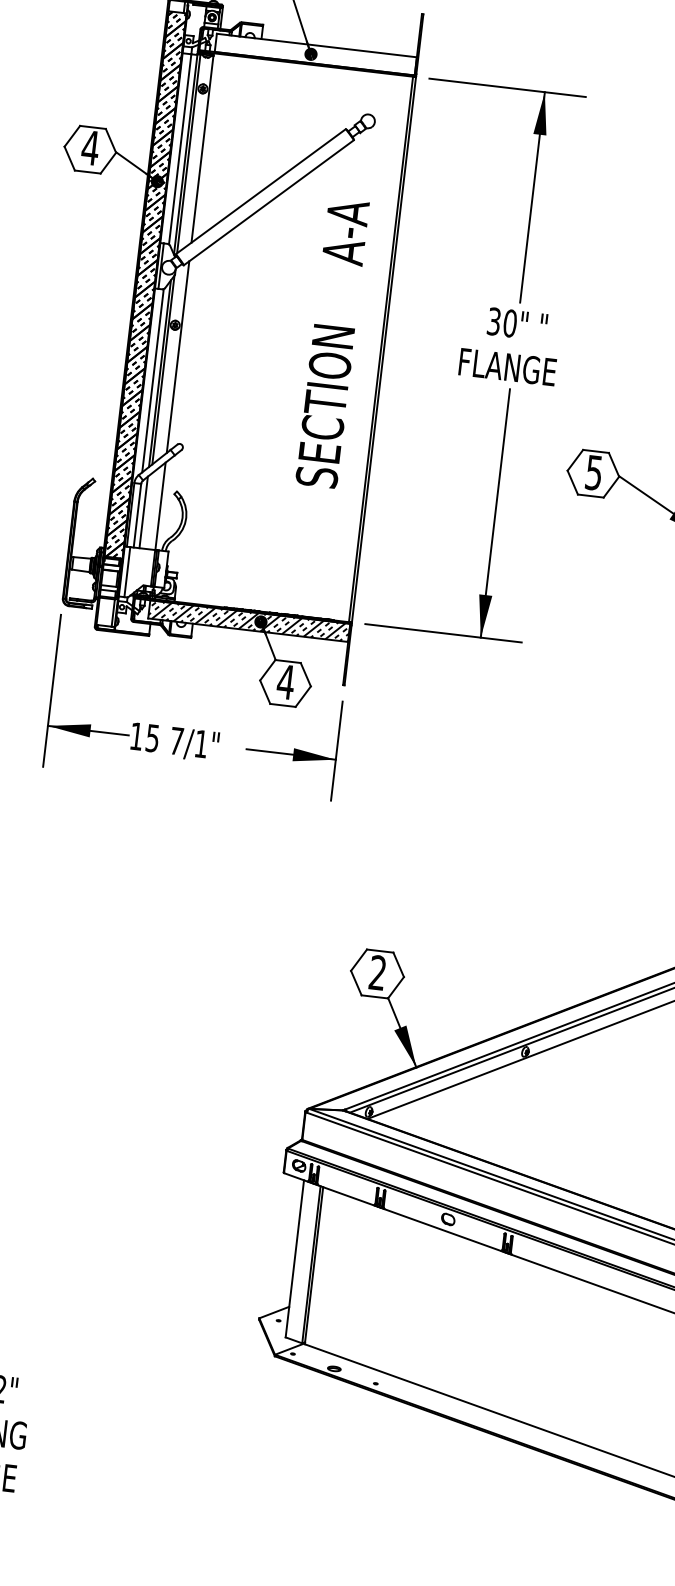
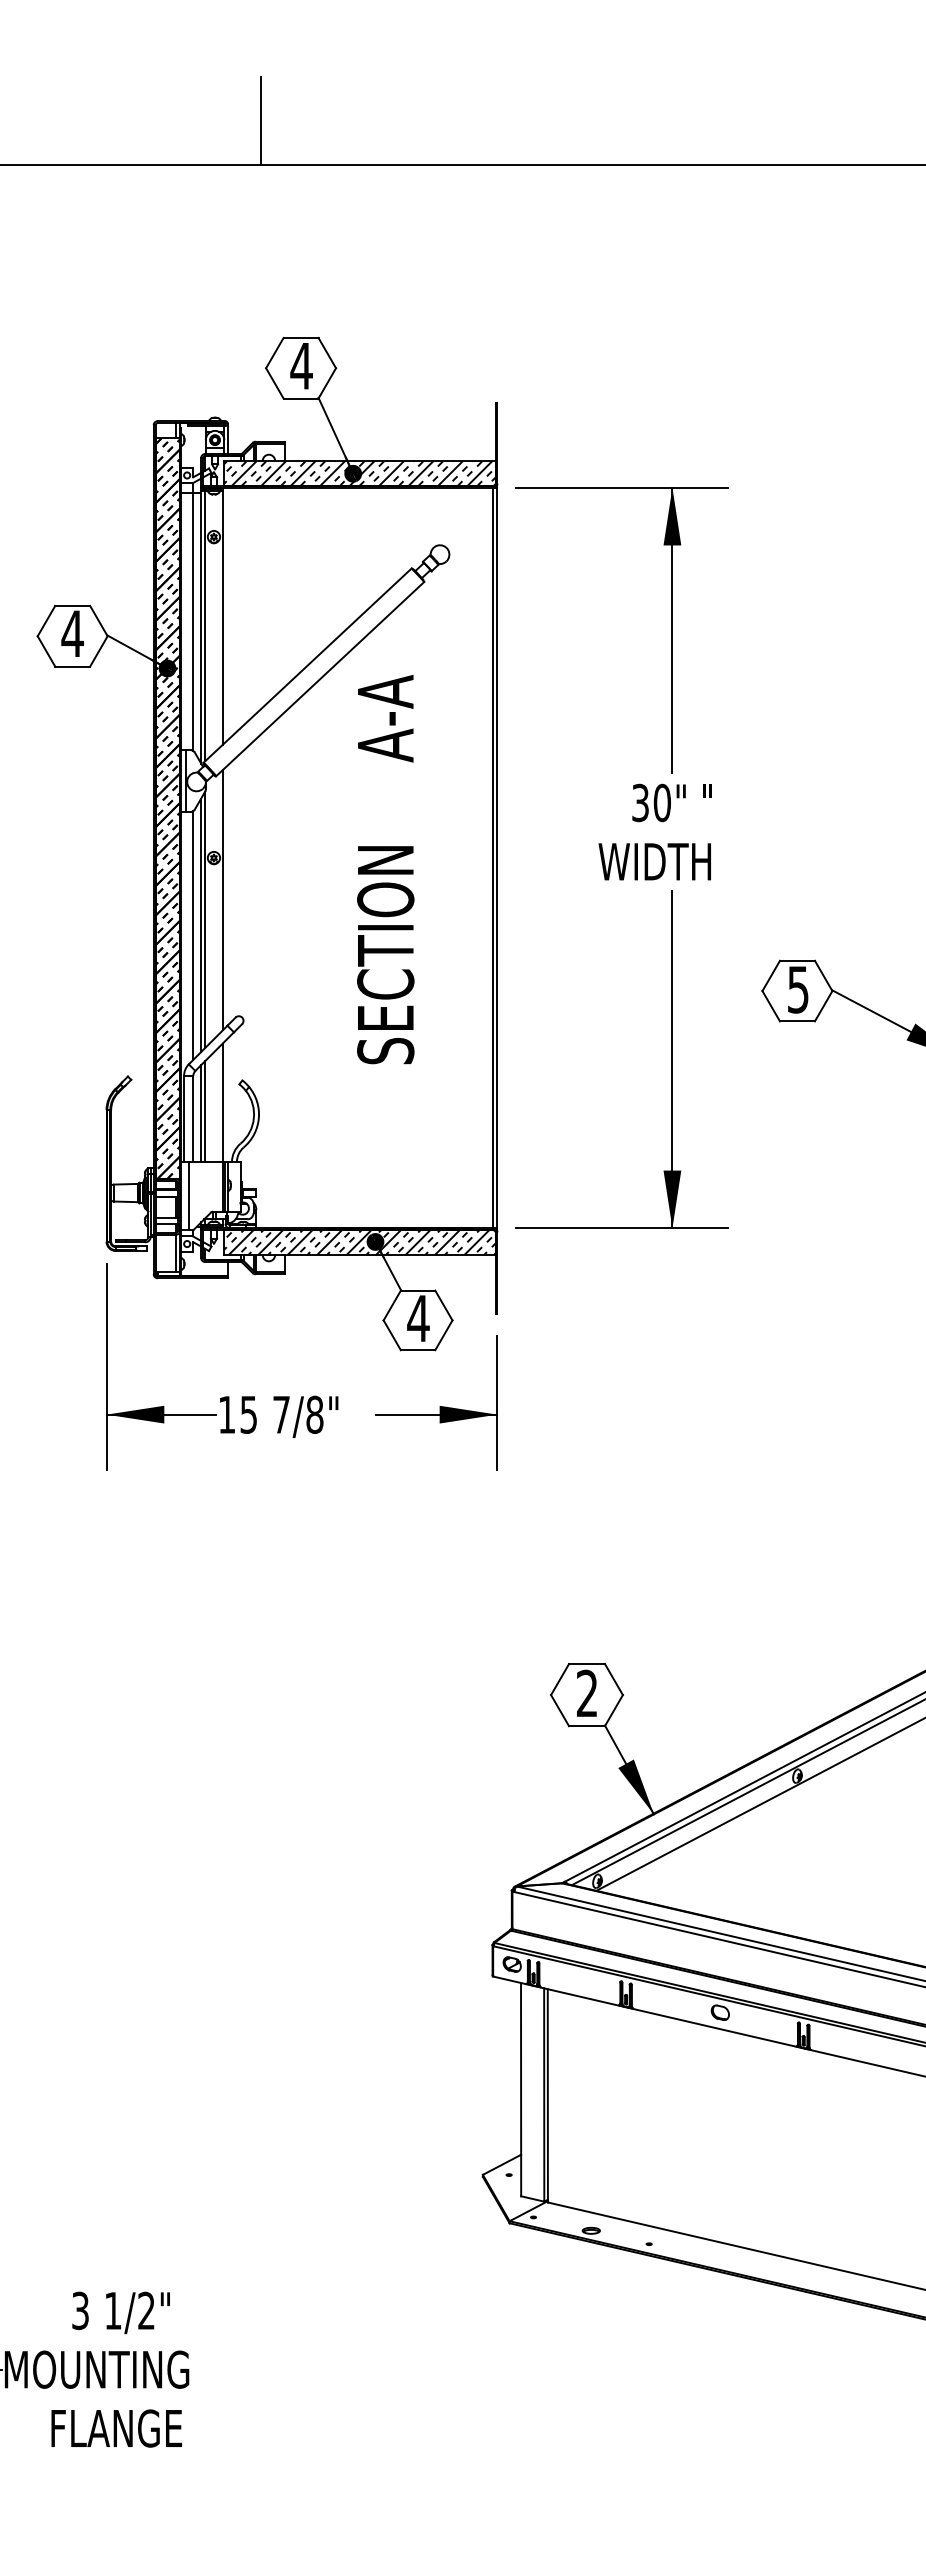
hatch: (315, 54) -> (359, 473), added
text: (332, 343) -> (385, 869), moved
text: (506, 366) -> (664, 861), FLANGE -> WIDTH
line: (147, 511) -> (205, 1111), added
text: (201, 743) -> (314, 1414), 7/1" -> 7/8"

